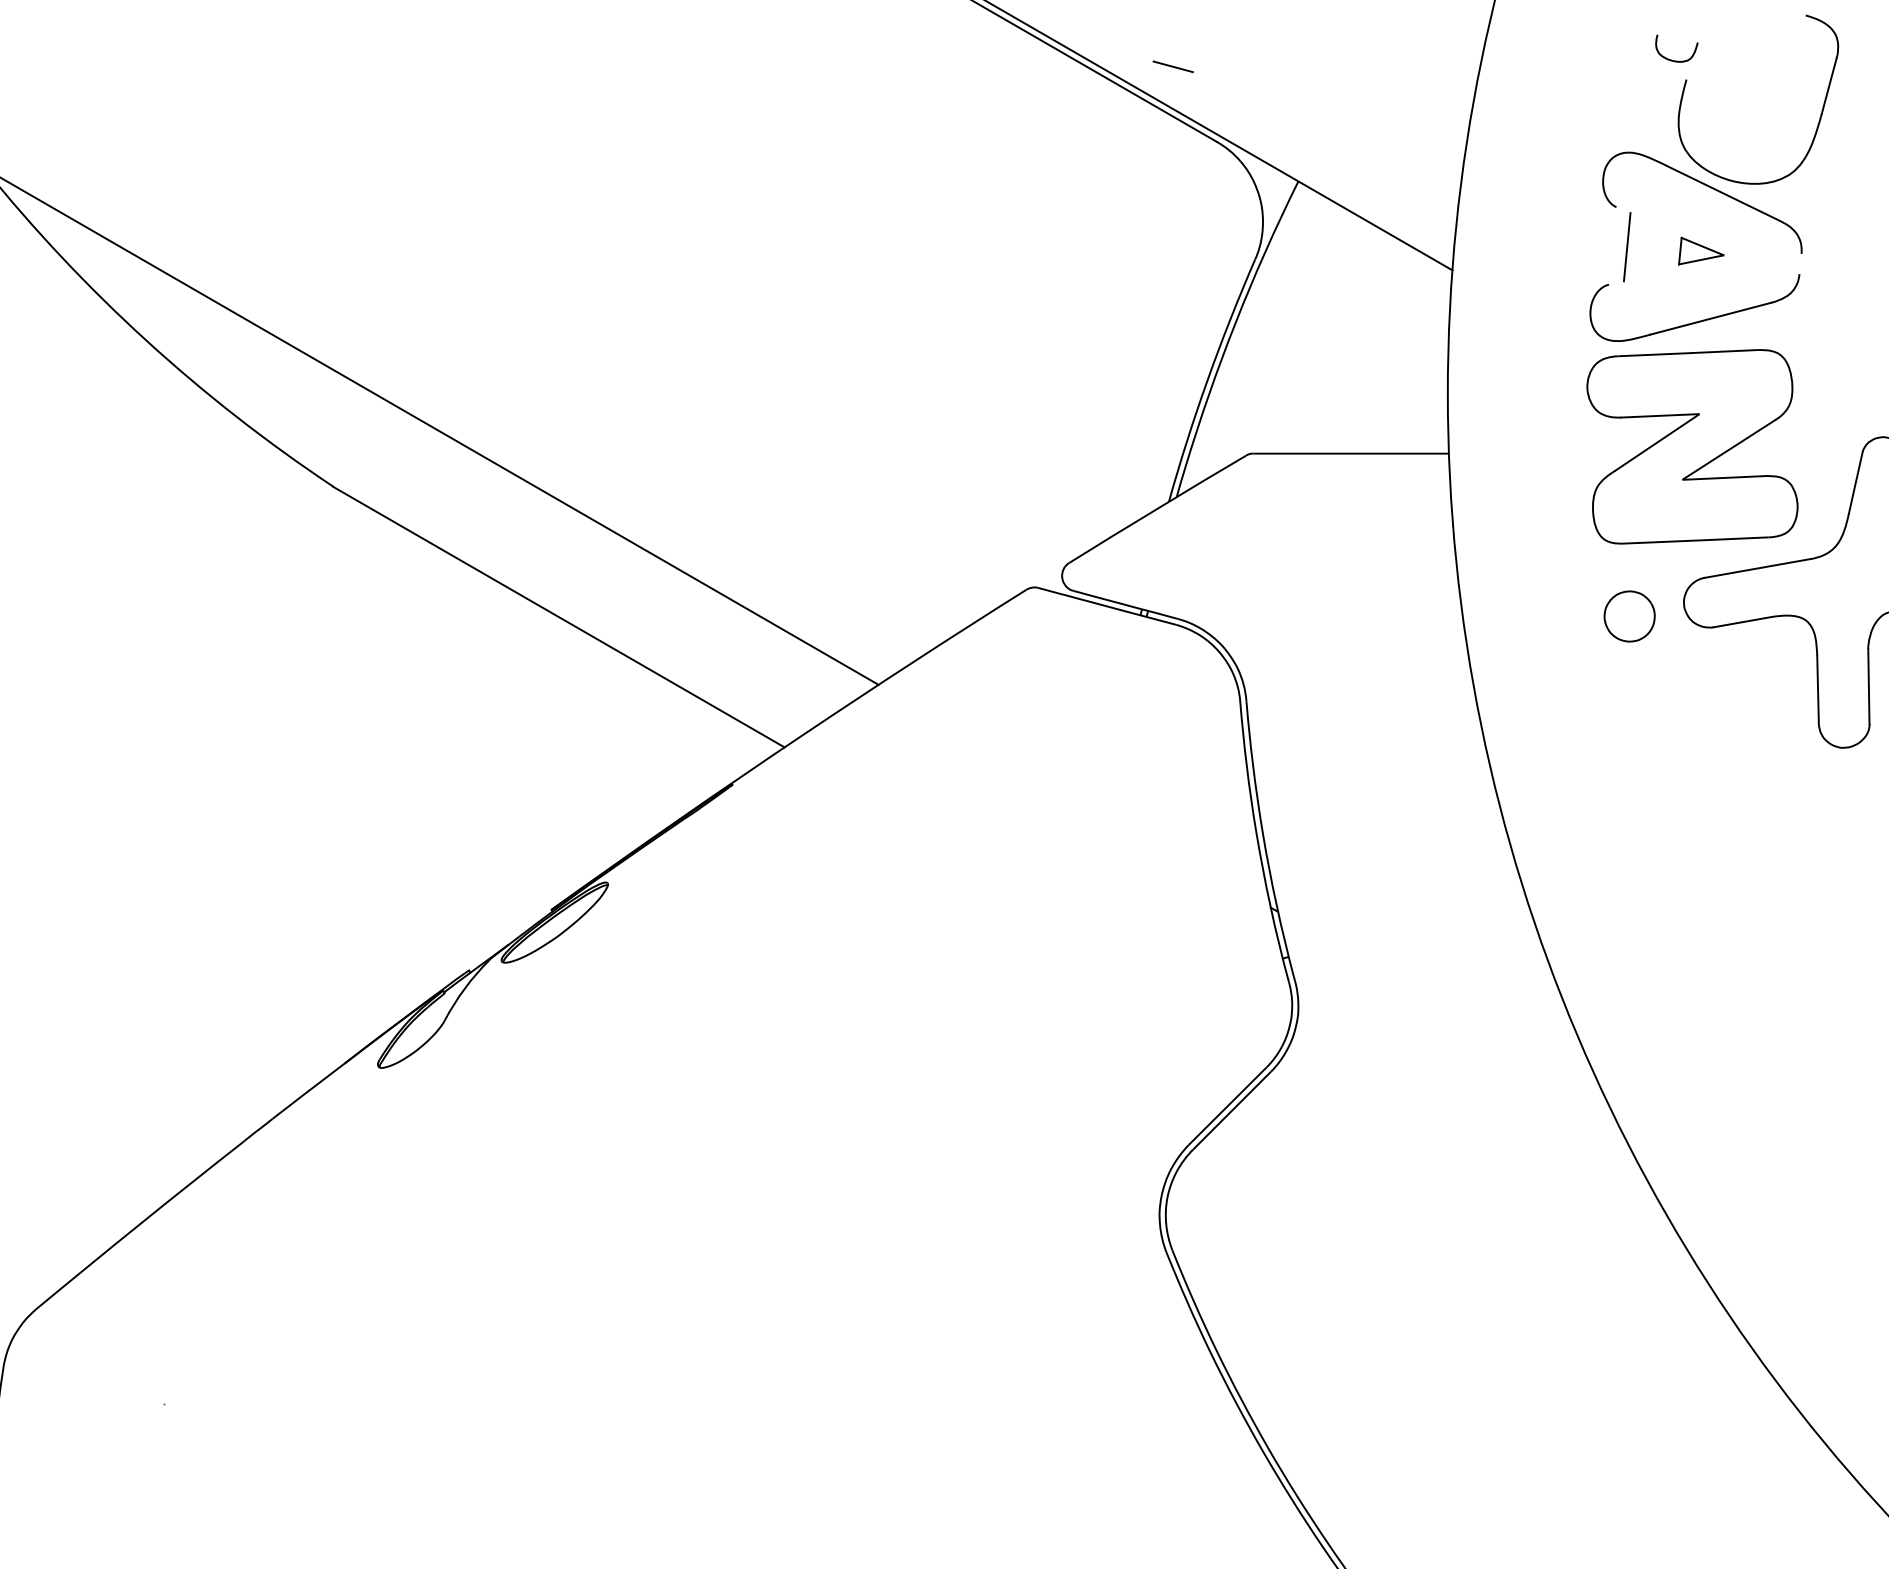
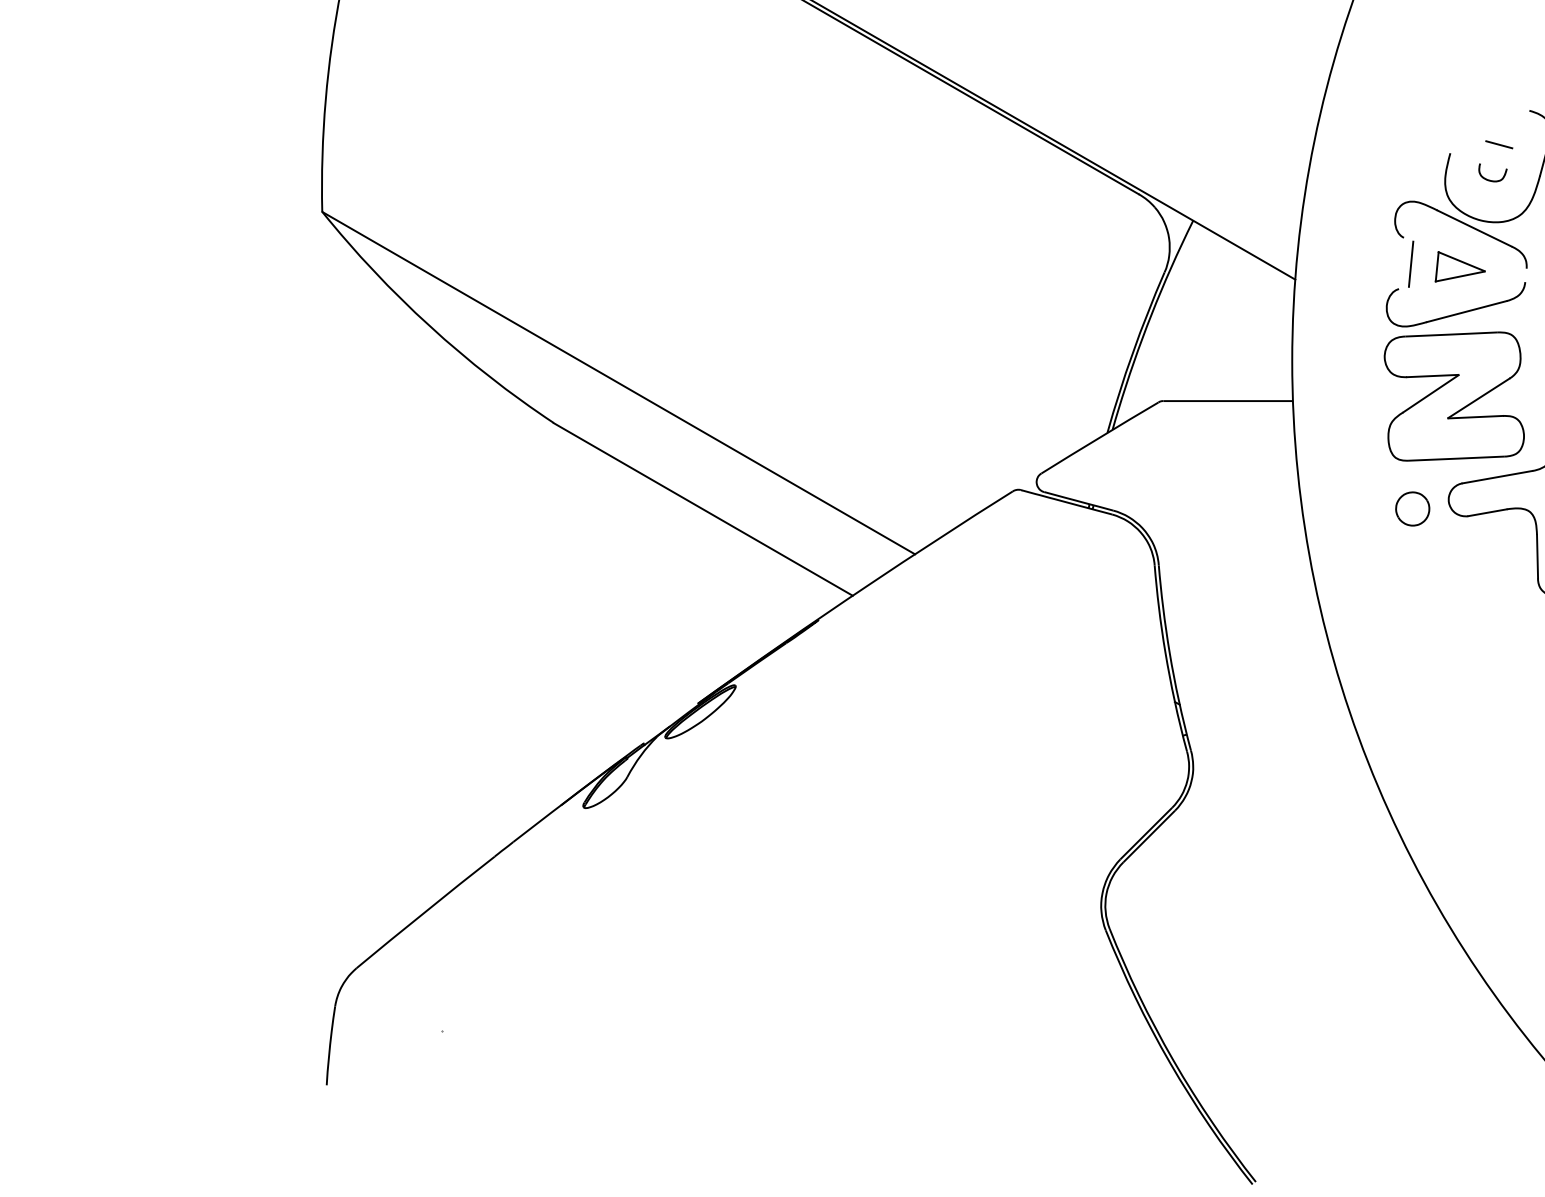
curve: (1671, 58) -> (1489, 179), moved
line: (1173, 66) -> (1499, 144), moved
part: (1700, 250) -> (1459, 266), size x1.67

